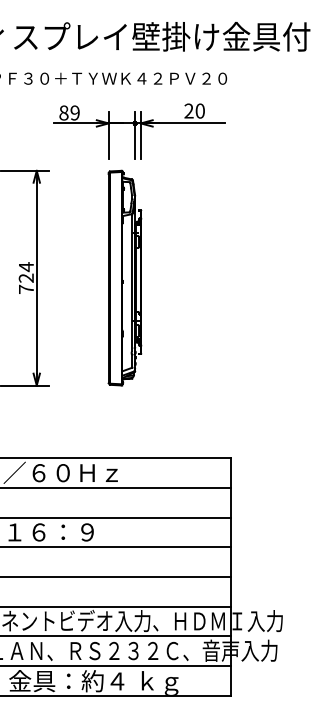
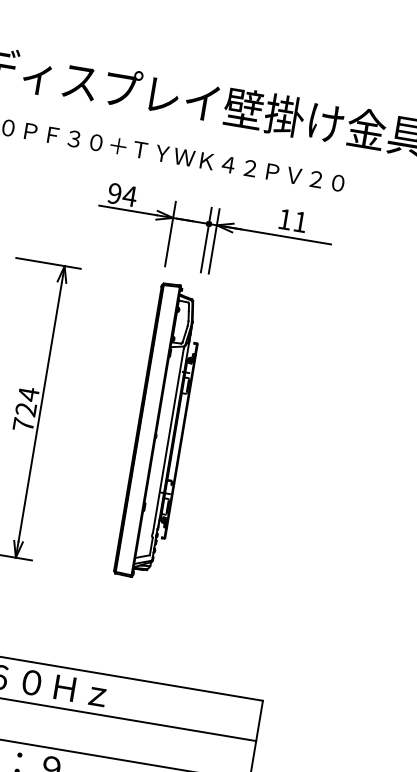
text: (194, 110) -> (292, 219), 20 -> 11
text: (69, 112) -> (122, 194), 89 -> 94

